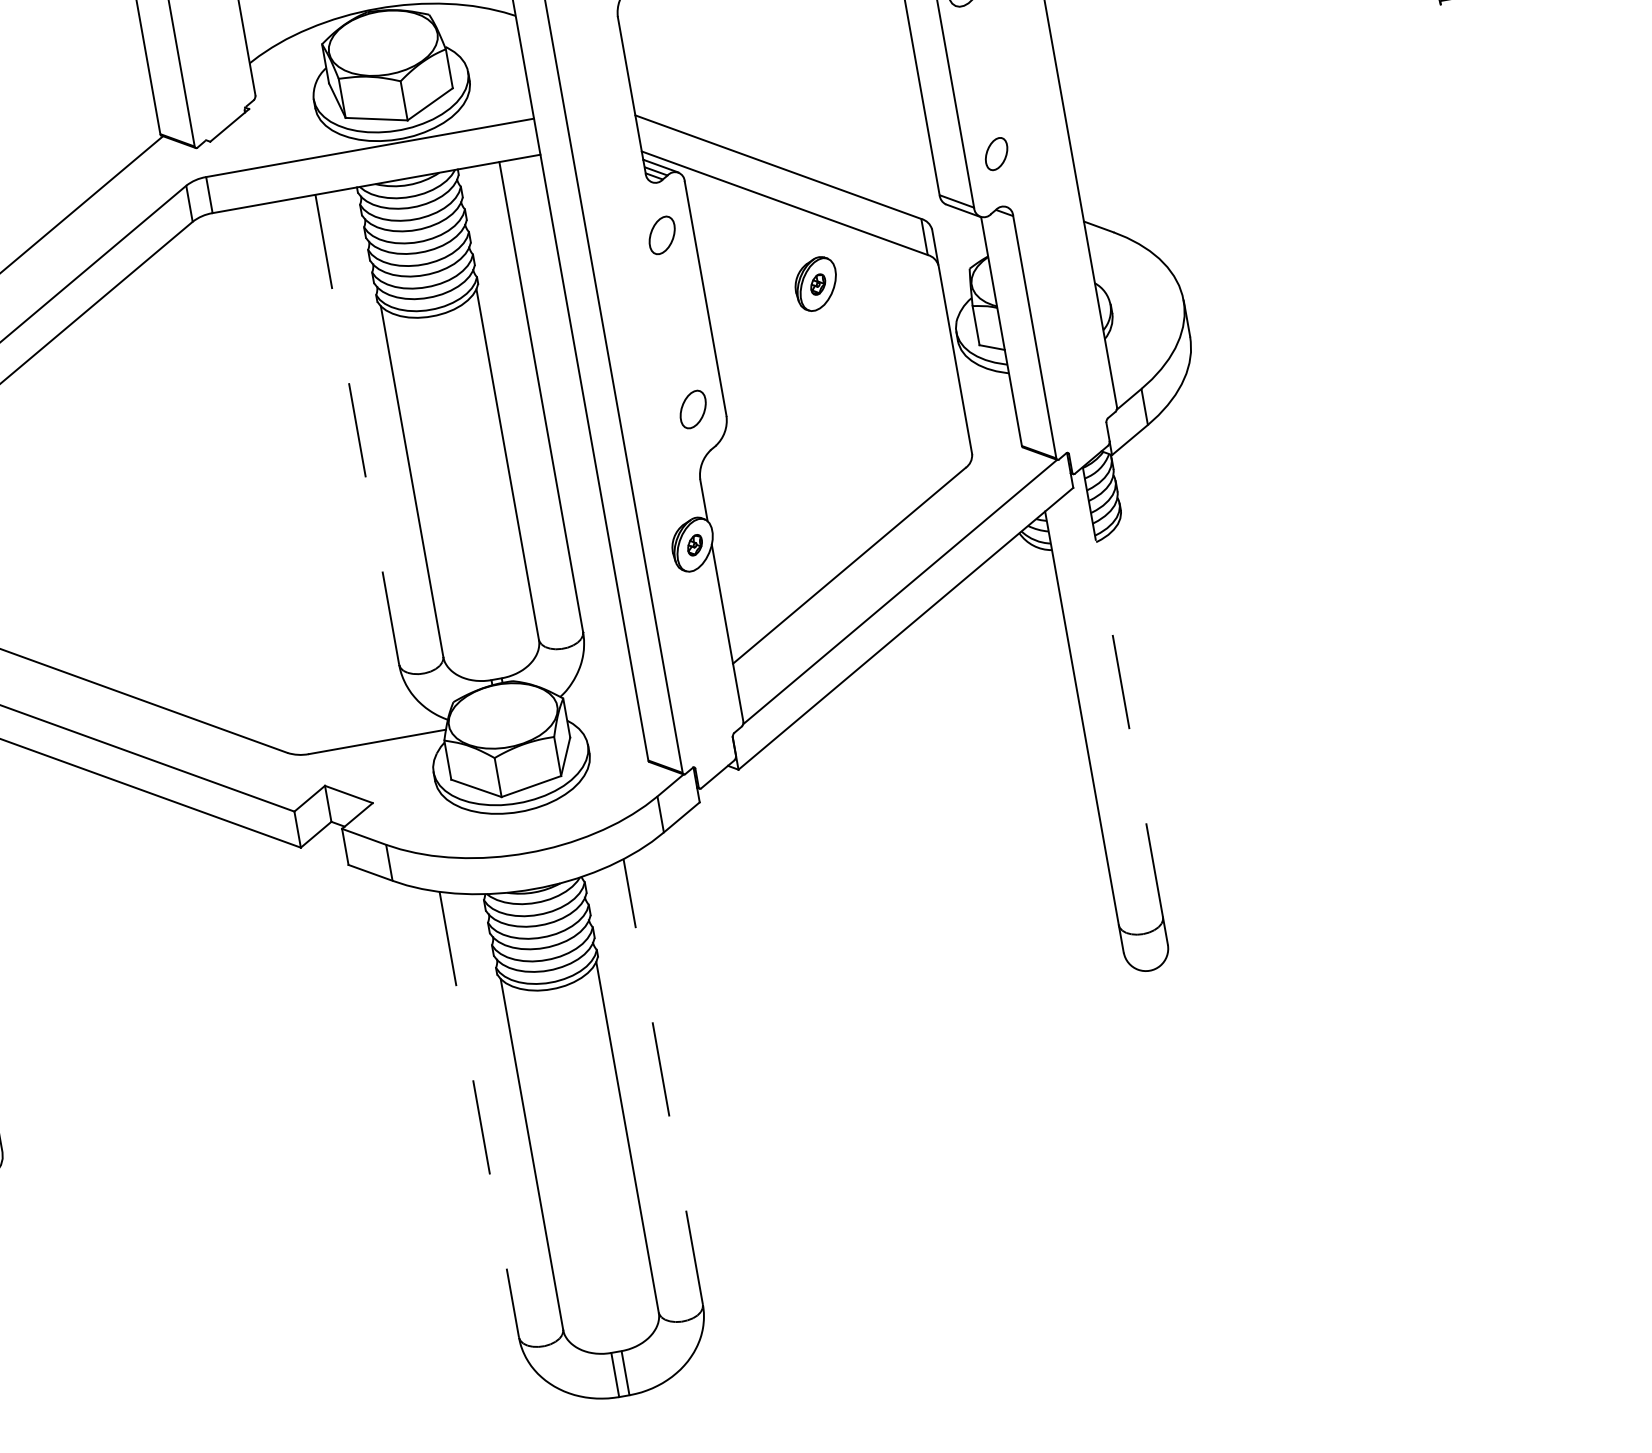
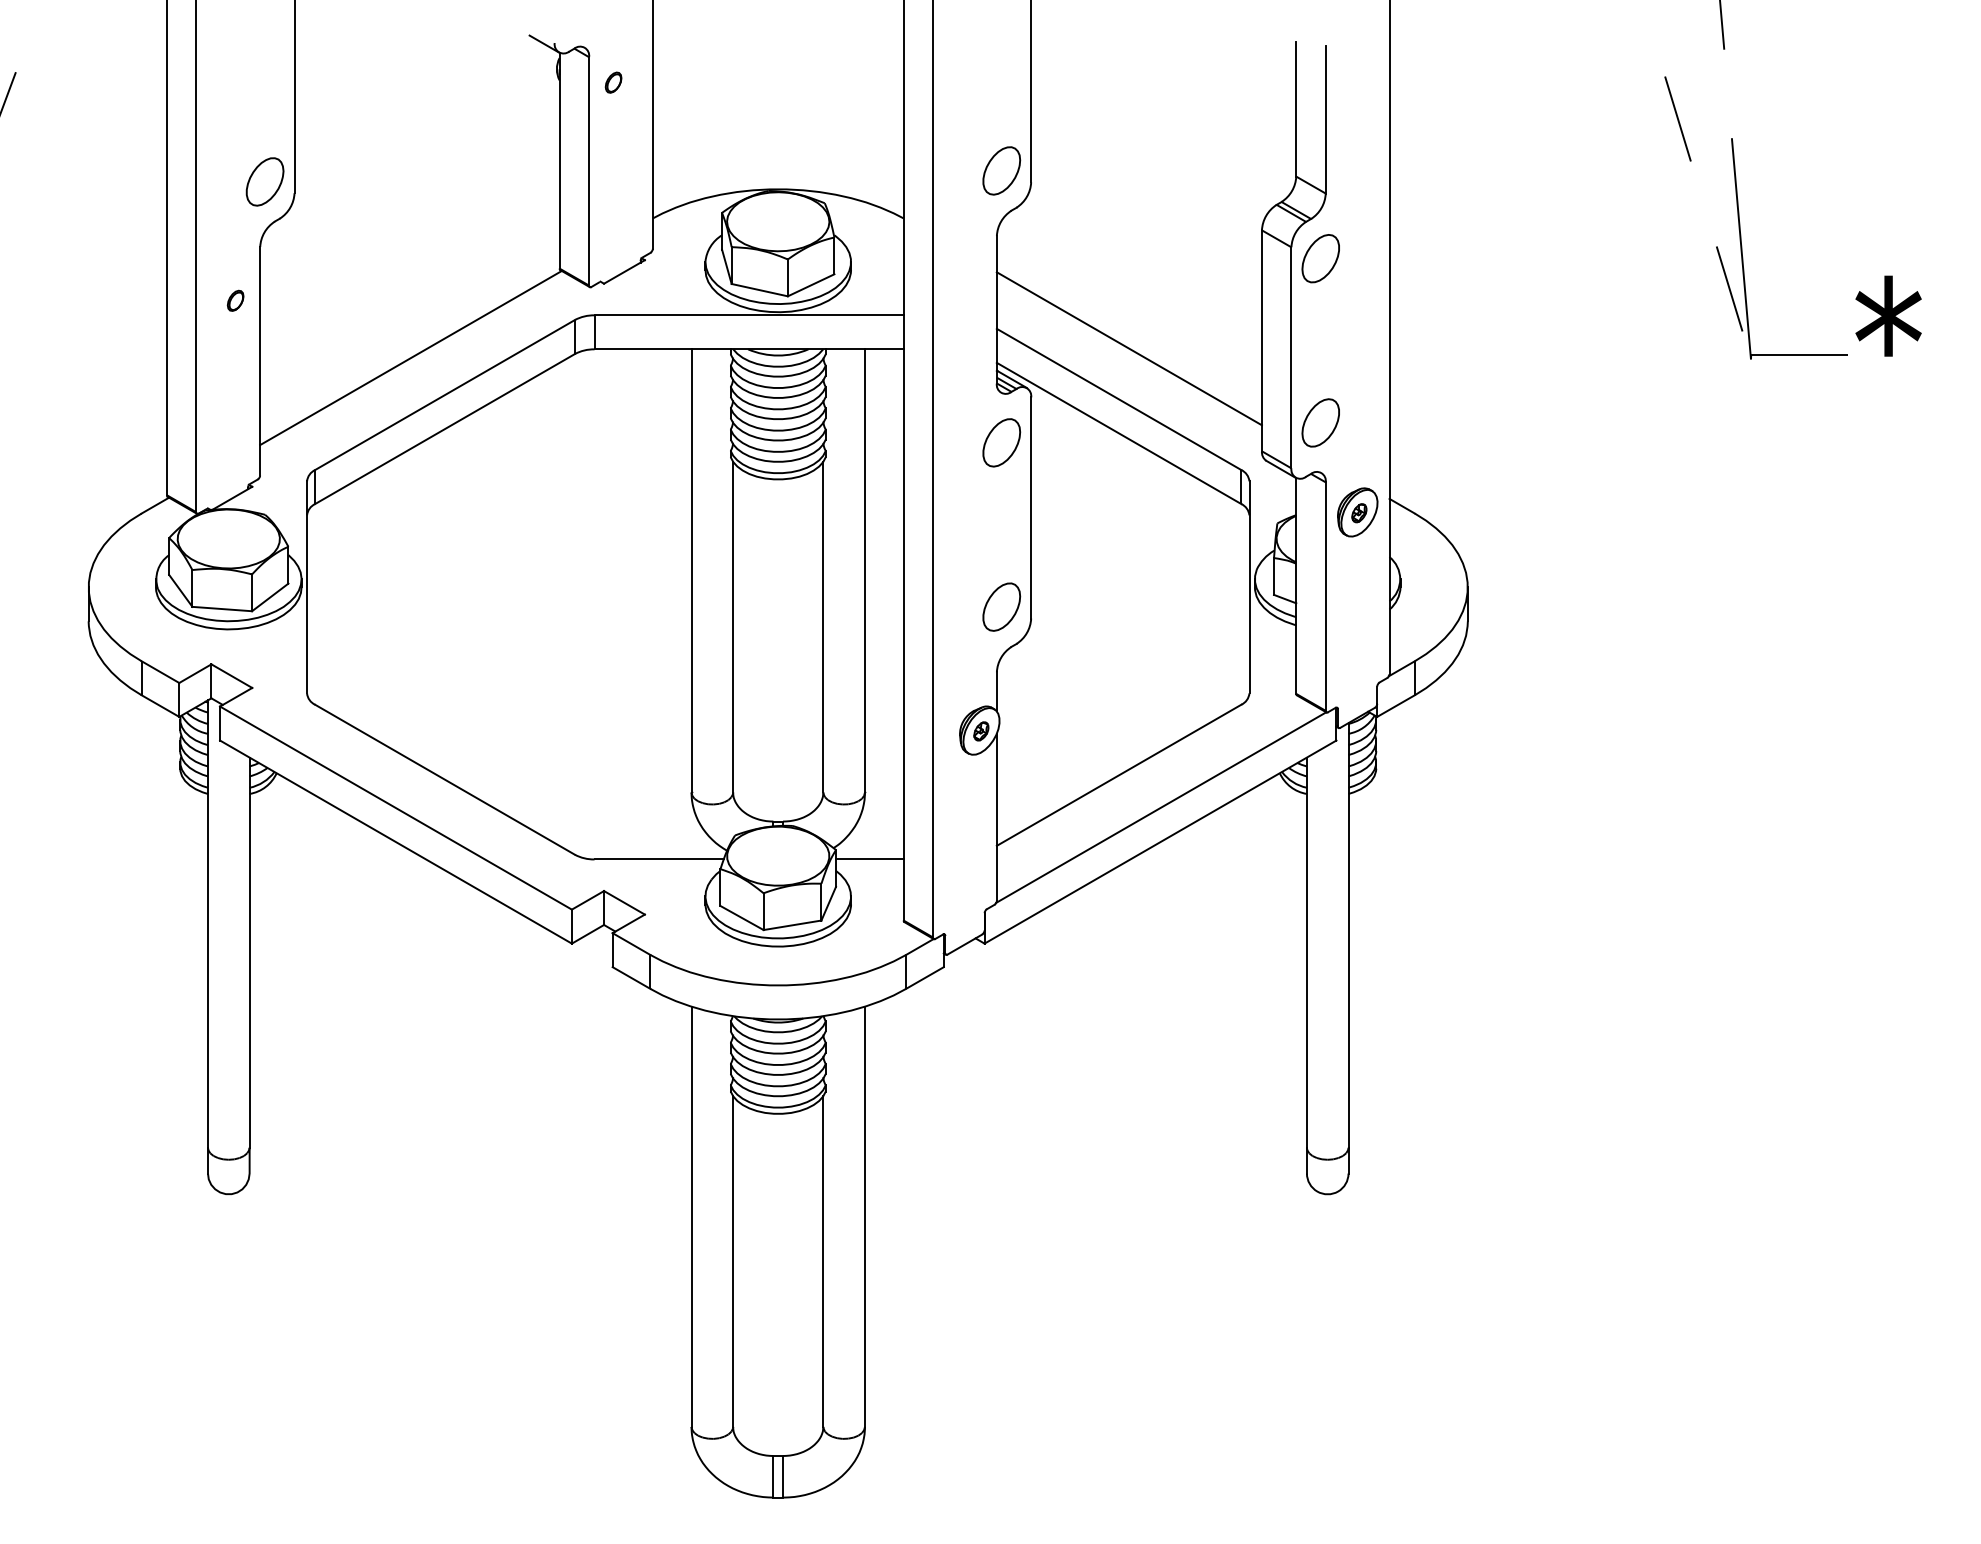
line: (778, 111) -> (1128, 348), added
part: (996, 153) -> (1320, 422), size x1.67
part: (661, 235) -> (1001, 442), size x1.43
part: (816, 284) -> (1357, 512), moved
part: (692, 408) -> (1001, 606), size x1.43
line: (357, 429) -> (691, 570), dashed -> solid
line: (1122, 691) -> (1348, 934), dashed -> solid
line: (600, 702) -> (869, 859), added
line: (662, 1081) -> (864, 1216), dashed -> solid
line: (479, 1115) -> (691, 1217), dashed -> solid

